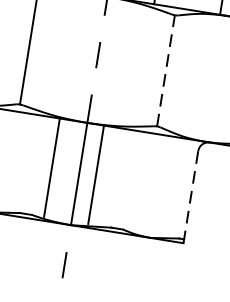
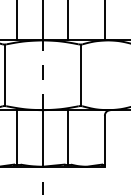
line: (165, 71) -> (80, 75), dashed -> solid
line: (52, 167) -> (17, 137), moved
line: (95, 174) -> (67, 137), moved
line: (190, 195) -> (104, 140), dashed -> solid

